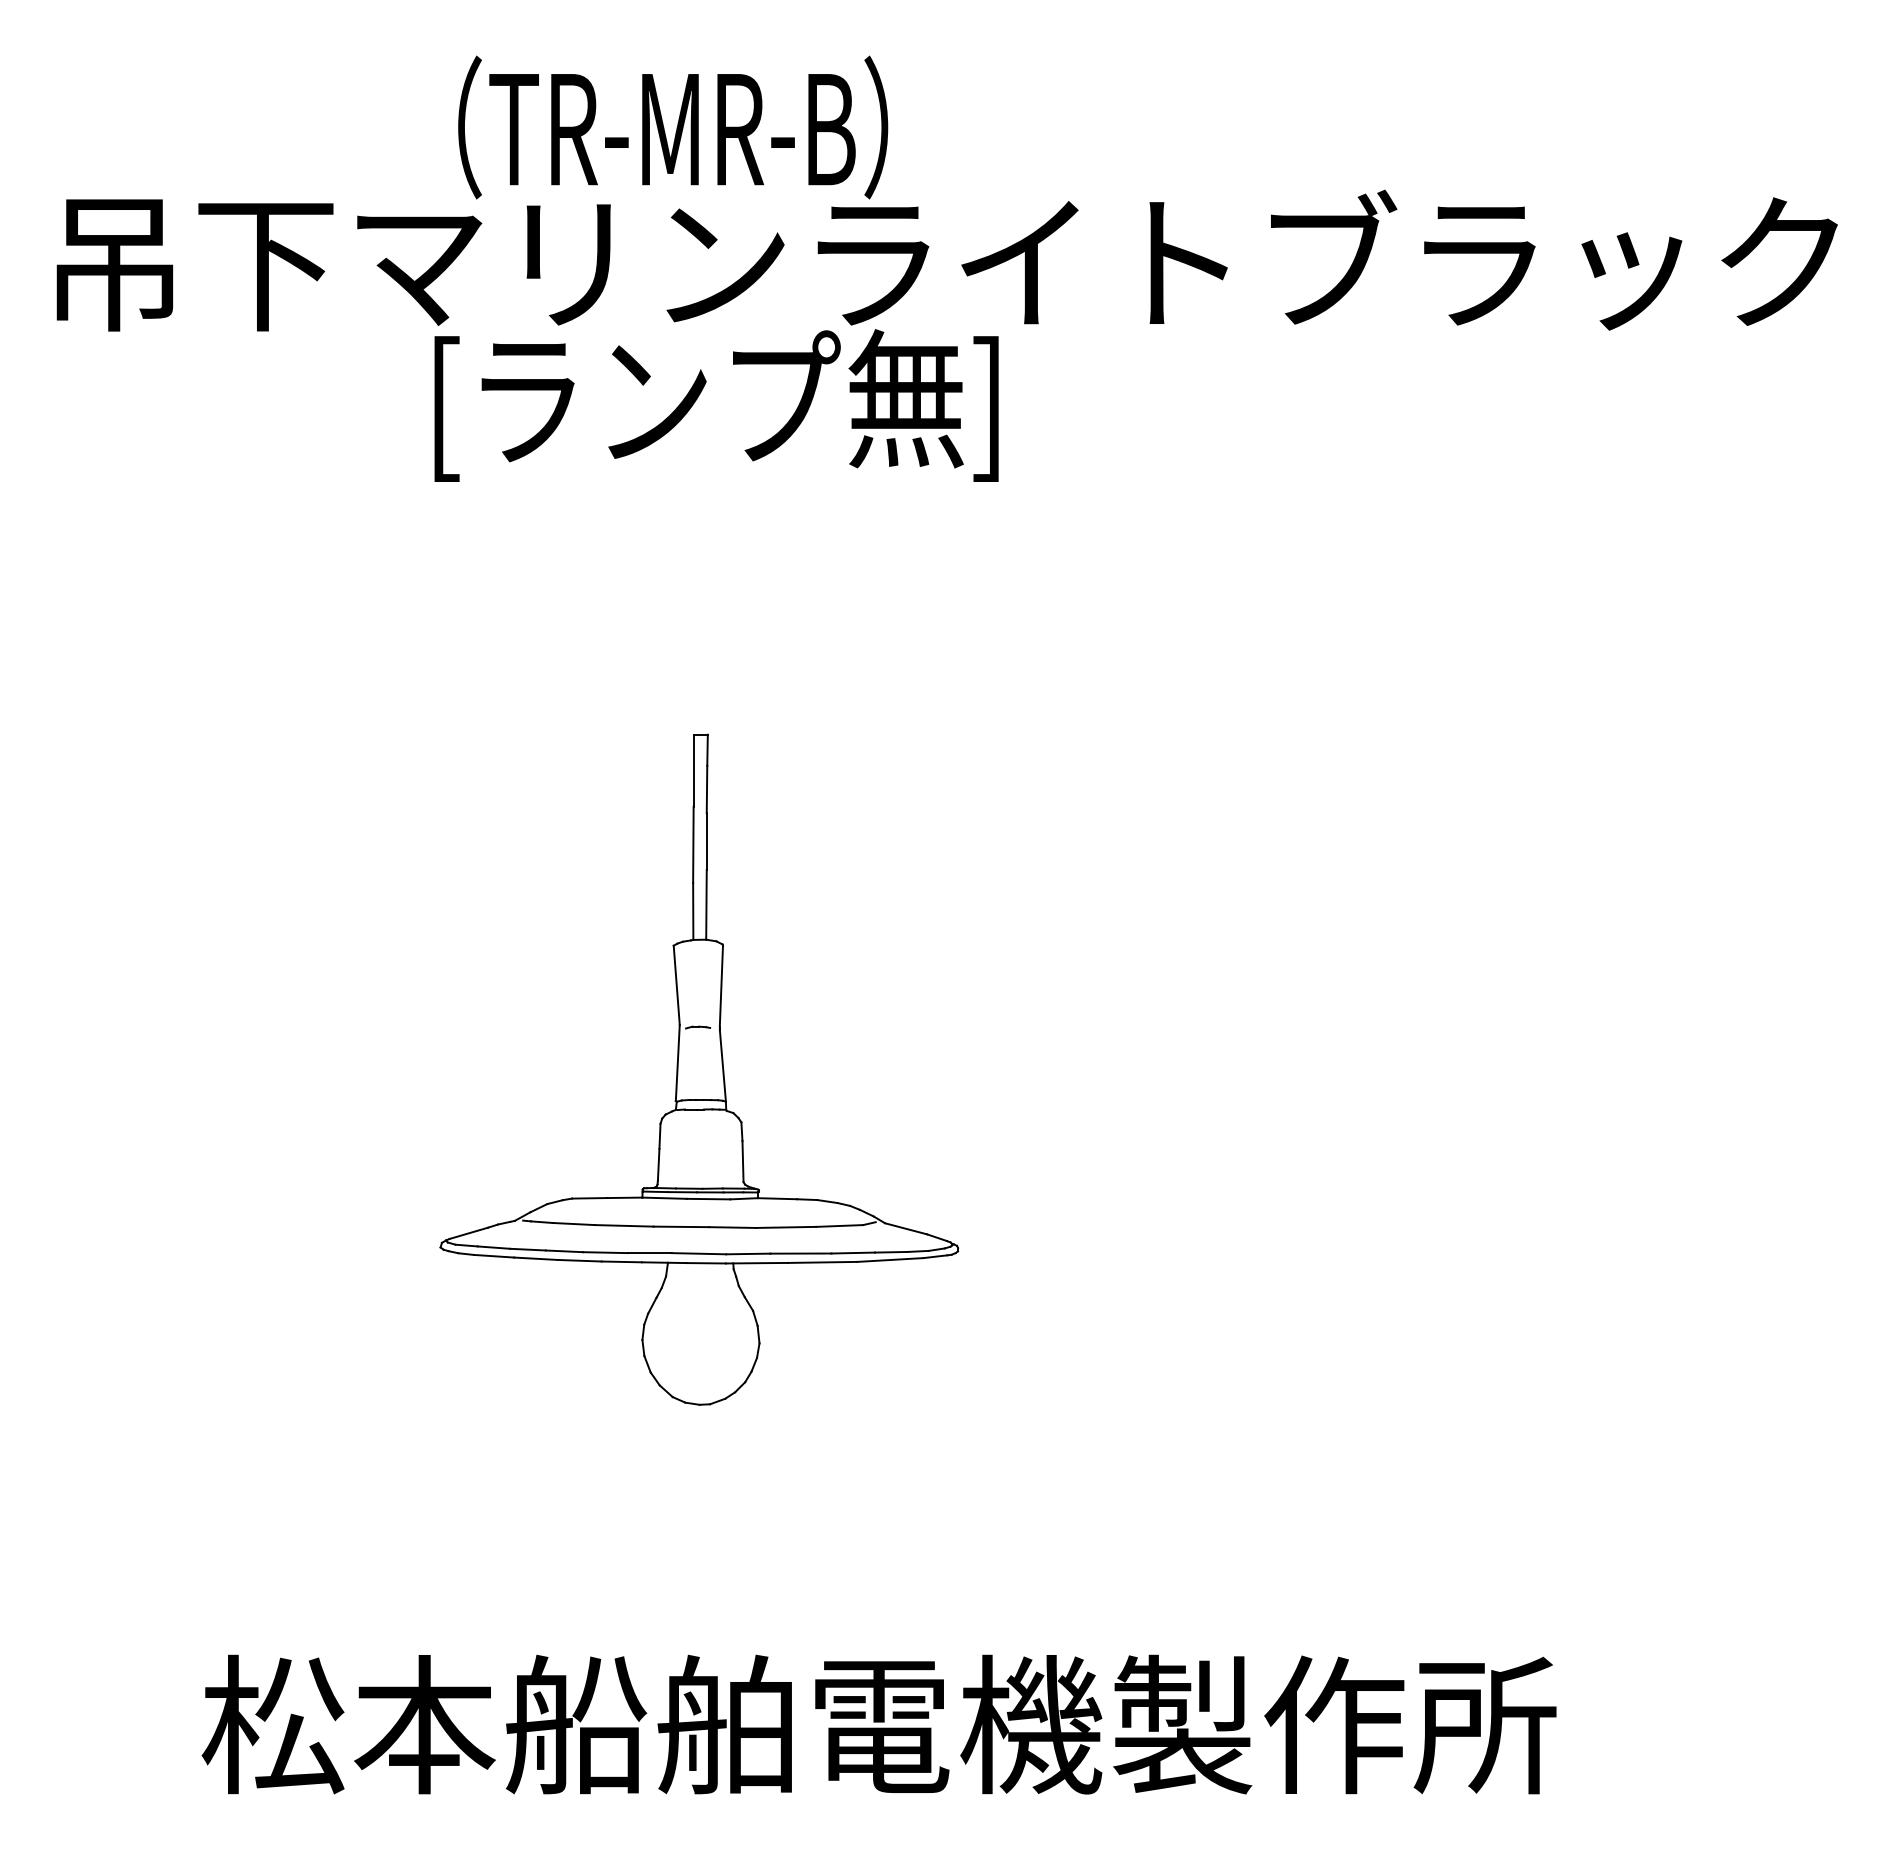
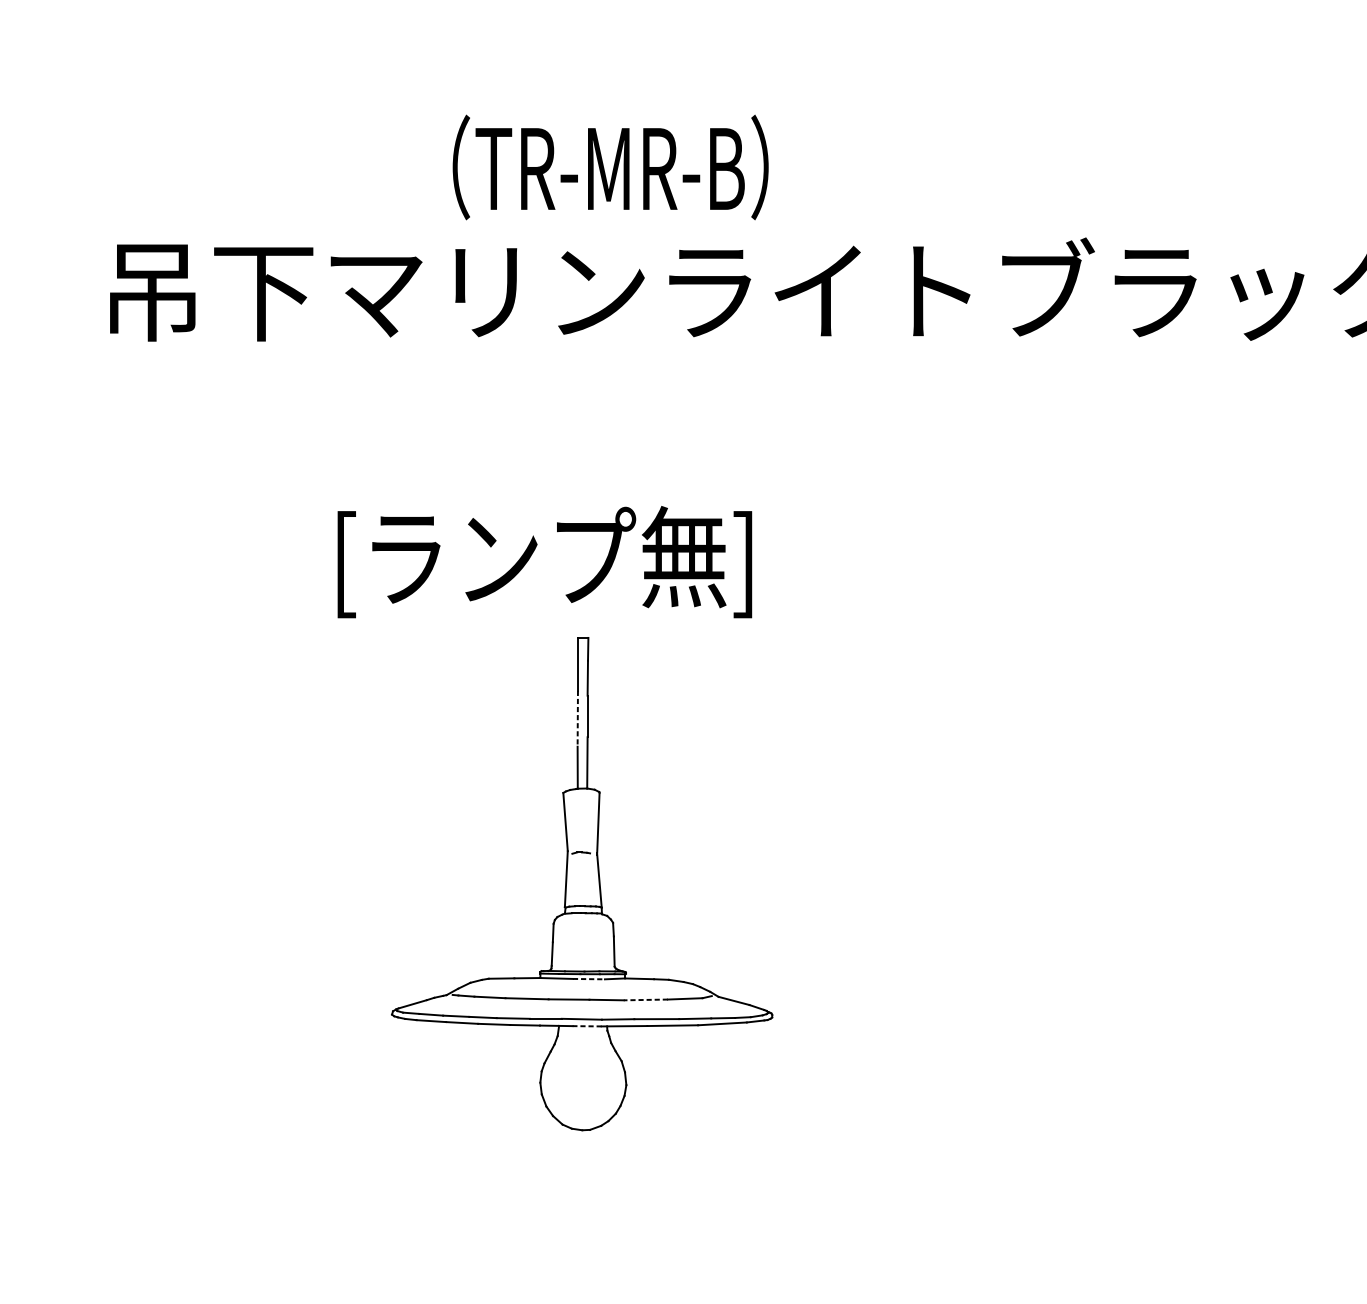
text: (673, 127) -> (610, 167), moved
text: (716, 405) -> (544, 562), moved
line: (693, 845) -> (577, 719), solid -> dashed
line: (708, 1199) -> (588, 979), solid -> dashed
line: (785, 1227) -> (645, 999), solid -> dashed
line: (706, 1263) -> (587, 1026), solid -> dashed

